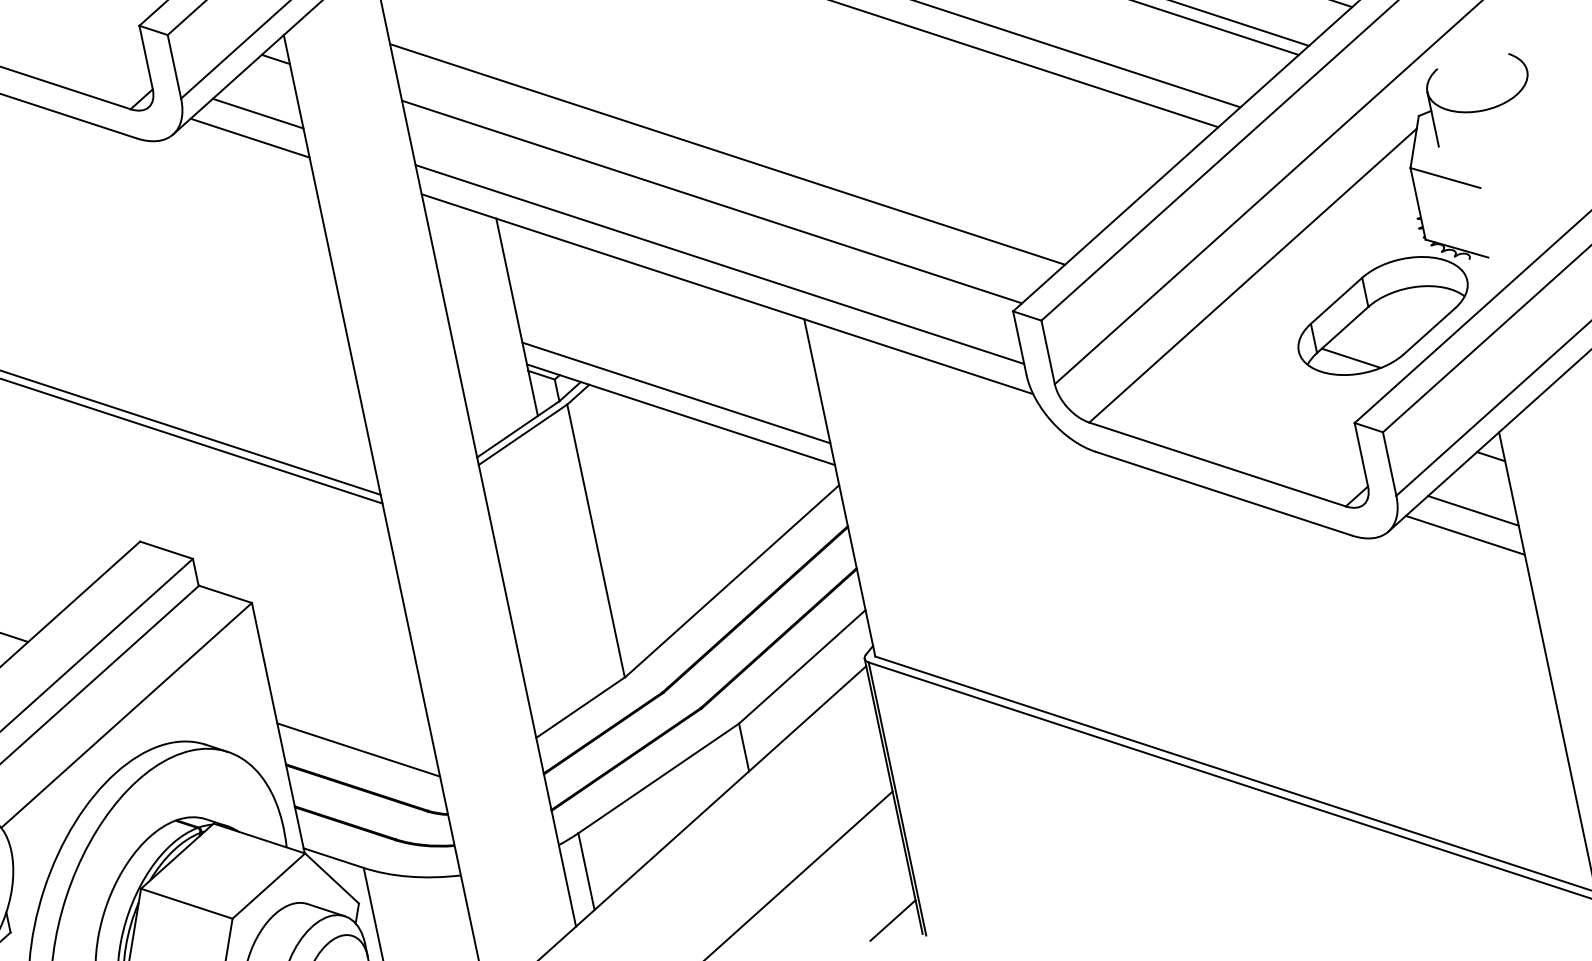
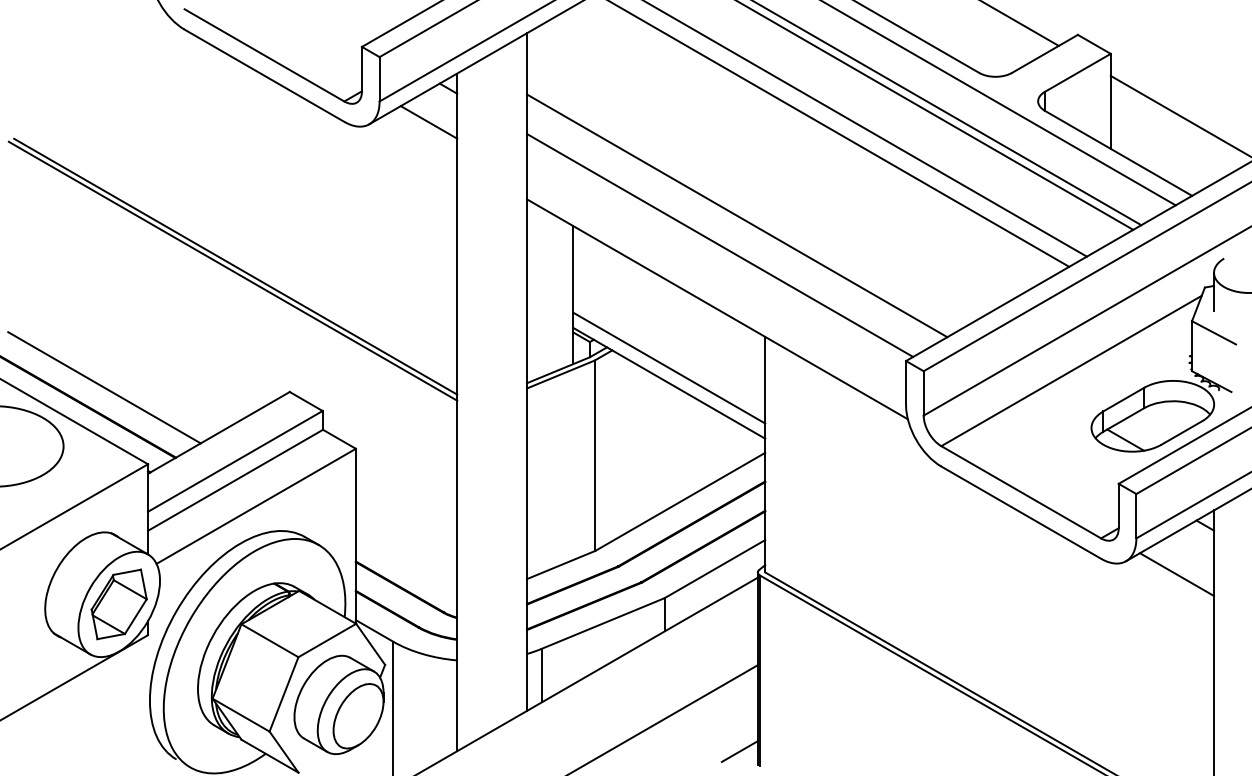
line: (250, 137) -> (420, 137), removed
line: (719, 264) -> (716, 288), removed
line: (1473, 511) -> (1185, 559), removed
line: (358, 749) -> (406, 561), removed

